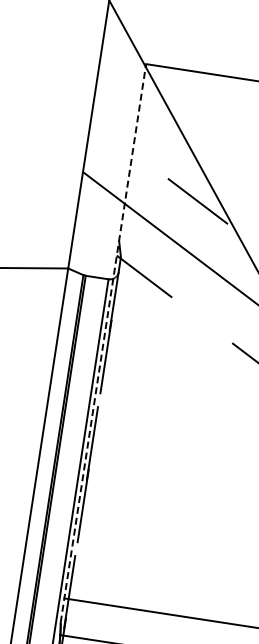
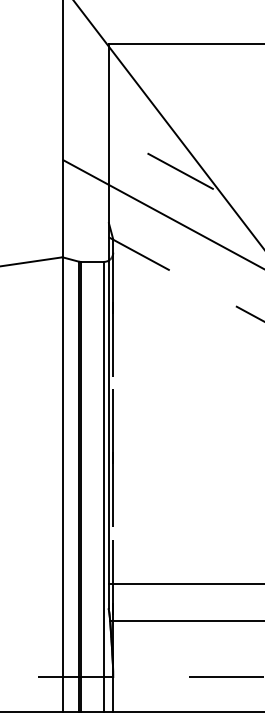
line: (103, 342) -> (108, 325), dashed -> solid

